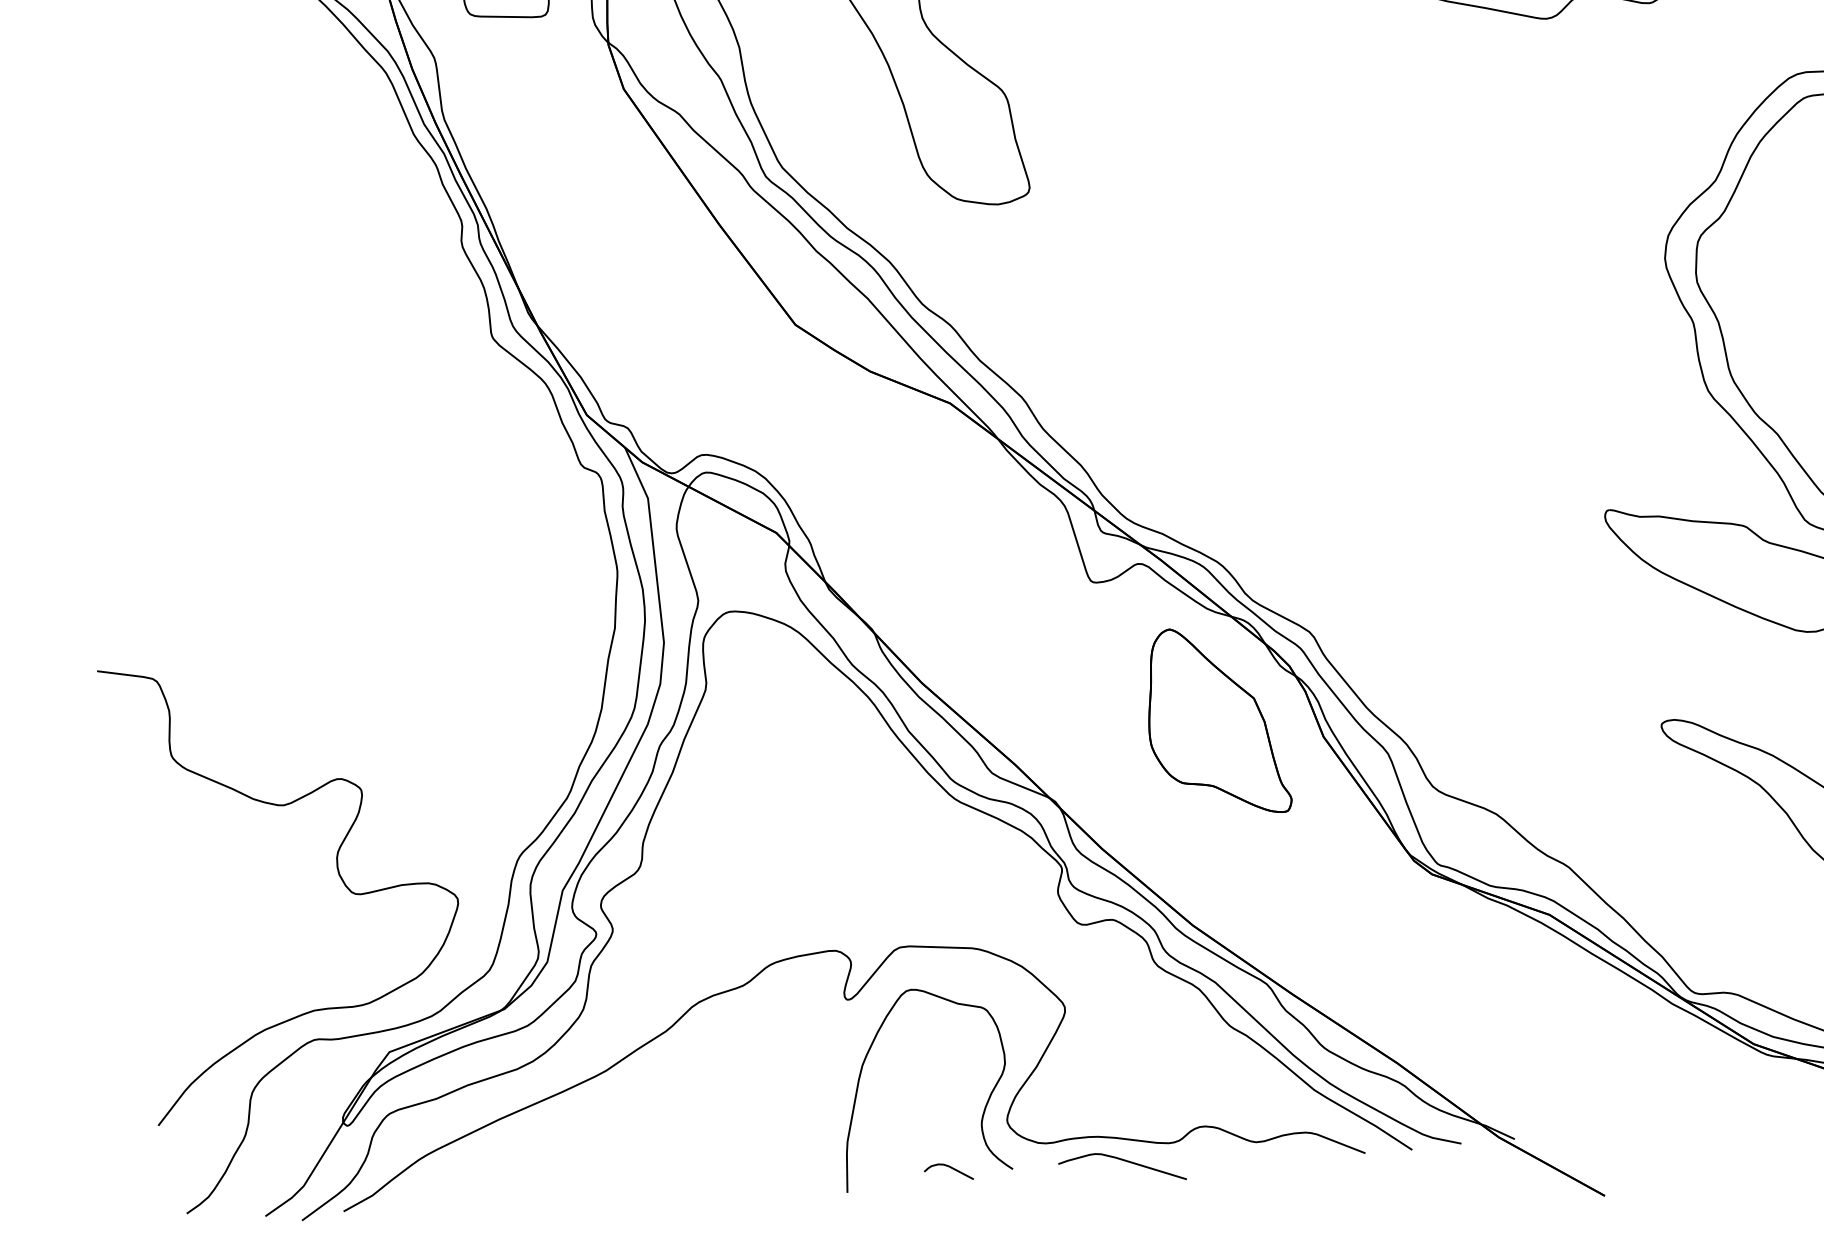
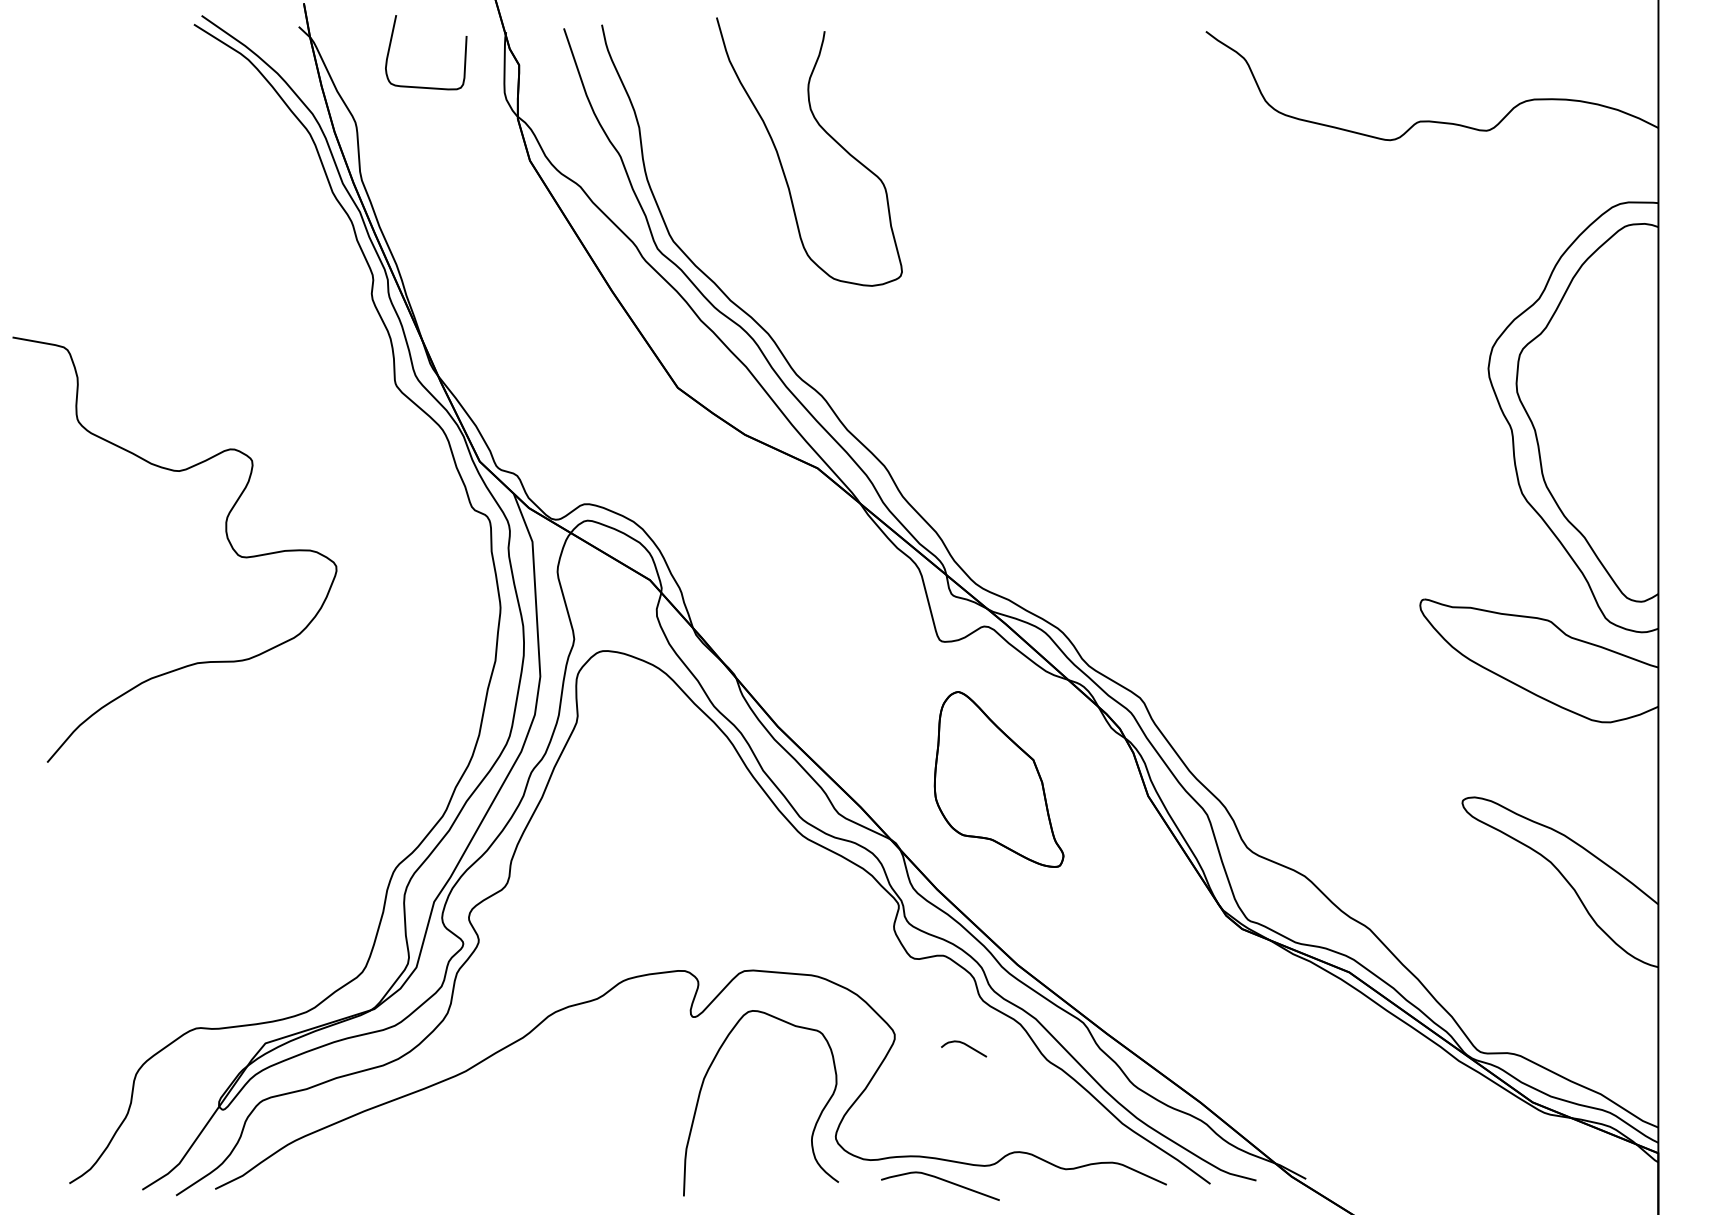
part: (1217, 721) -> (998, 779), moved
curve: (338, 875) -> (226, 538), moved
curve: (950, 1168) -> (965, 1045), moved

